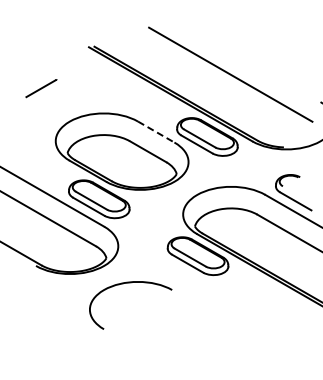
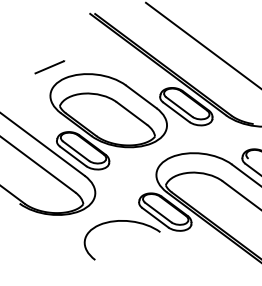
line: (41, 88) -> (49, 67), moved
line: (156, 132) -> (141, 97), dashed -> solid
curve: (130, 283) -> (123, 221), moved

